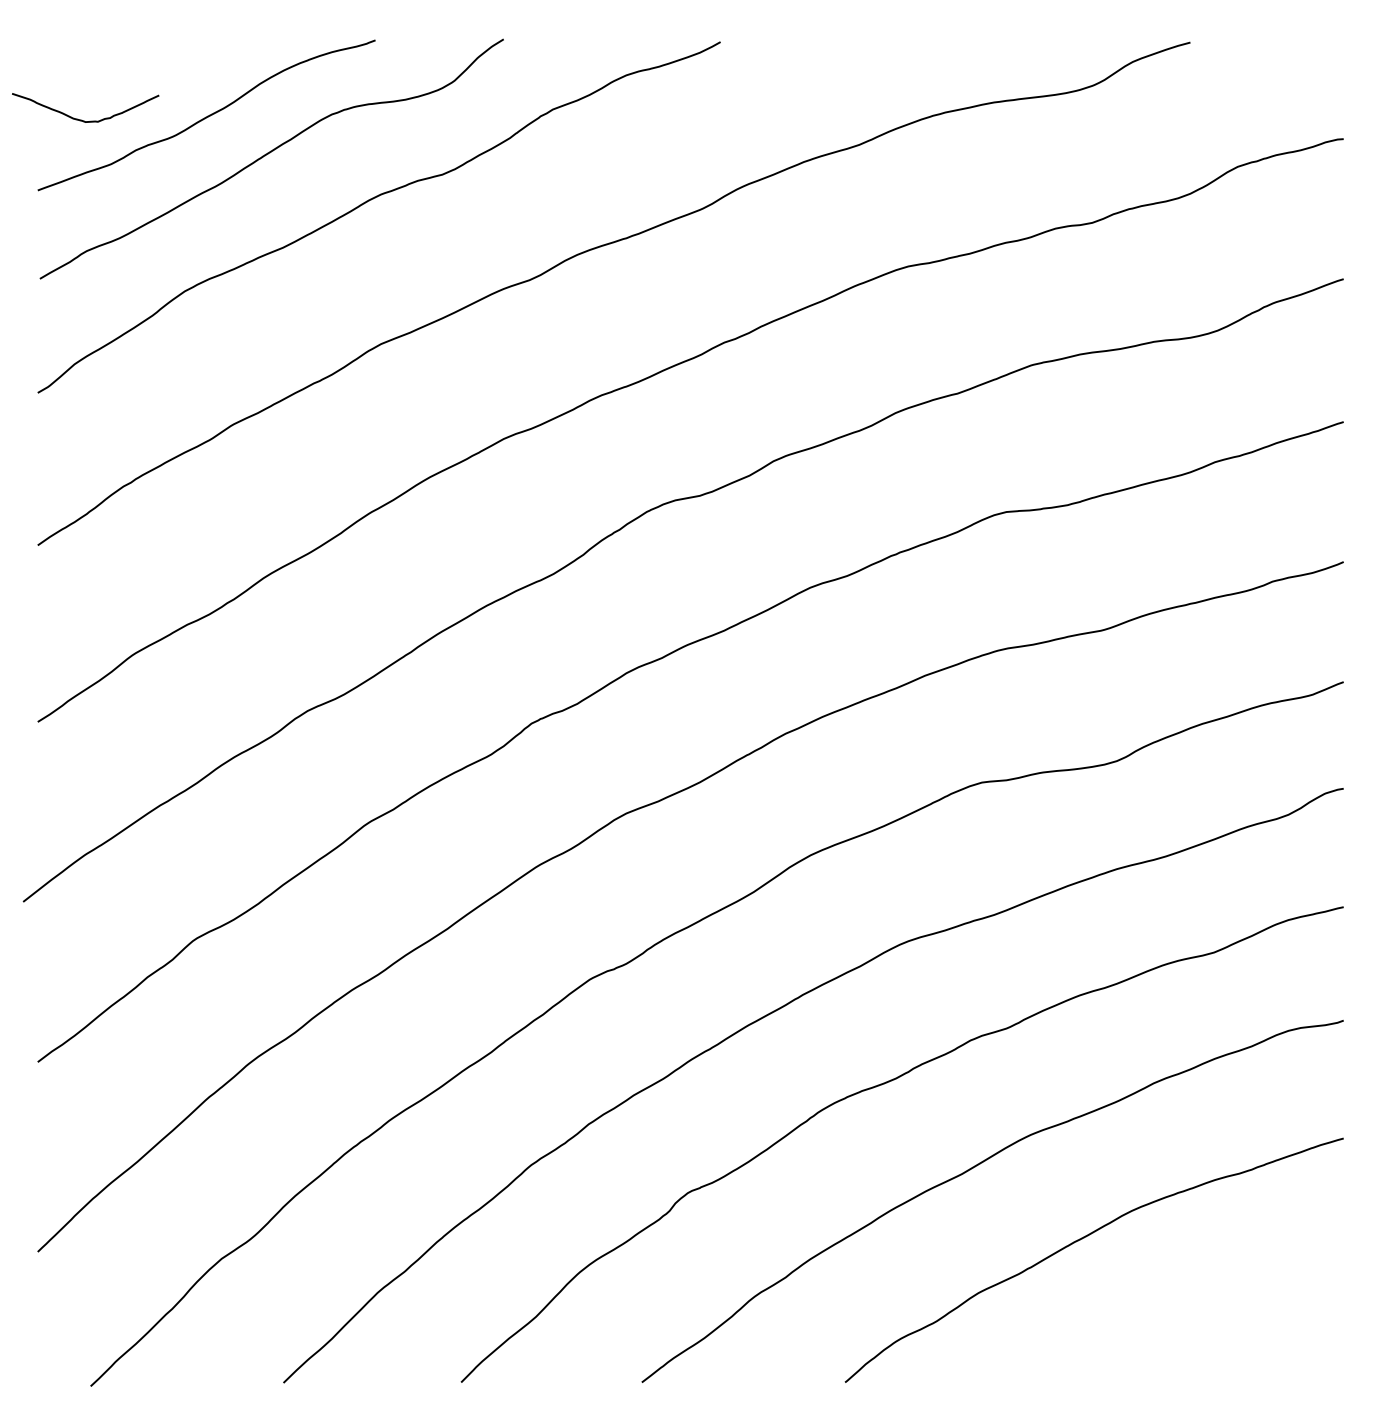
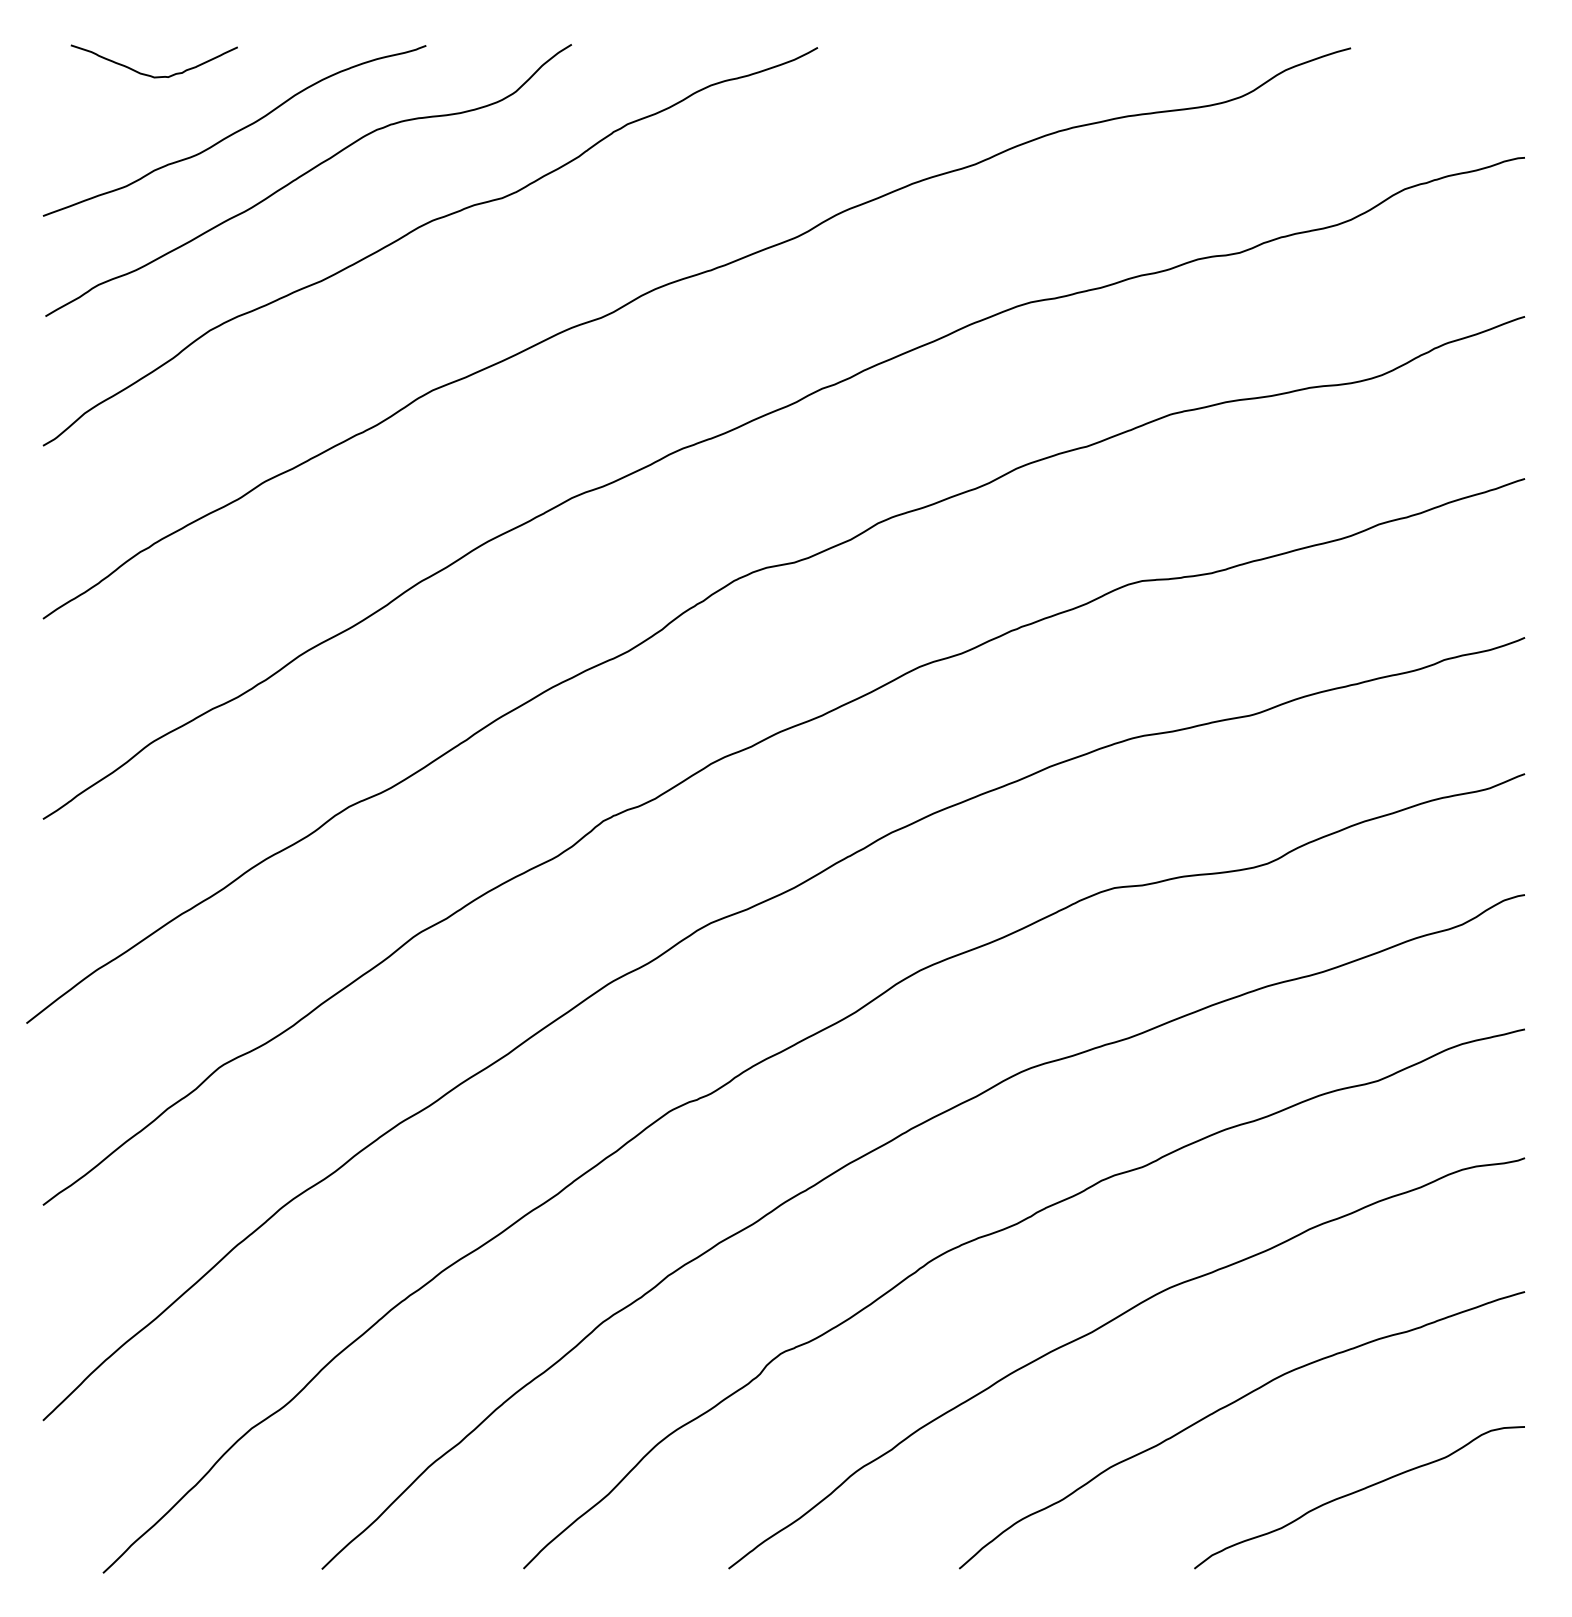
curve: (81, 119) -> (149, 74), moved
curve: (1196, 1315) -> (1357, 1492), added

